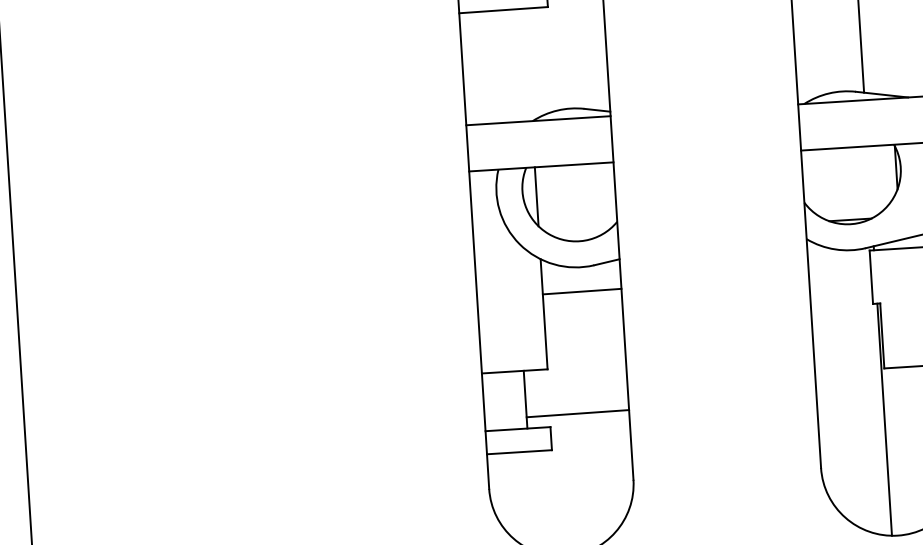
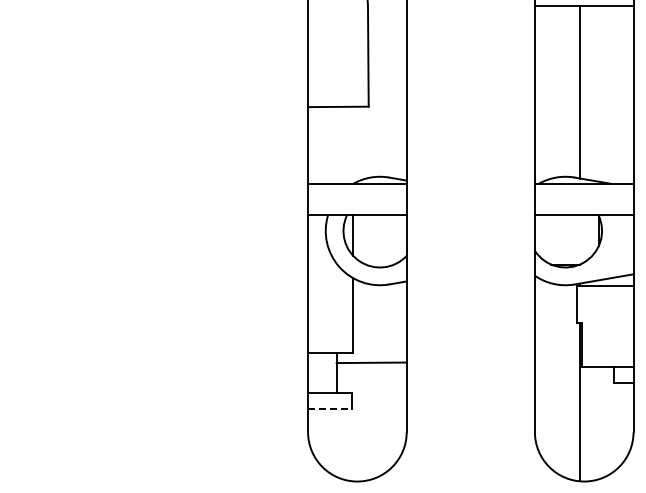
line: (581, 291) -> (379, 301), removed
line: (577, 413) -> (371, 362), moved
line: (519, 452) -> (330, 408), solid -> dashed

